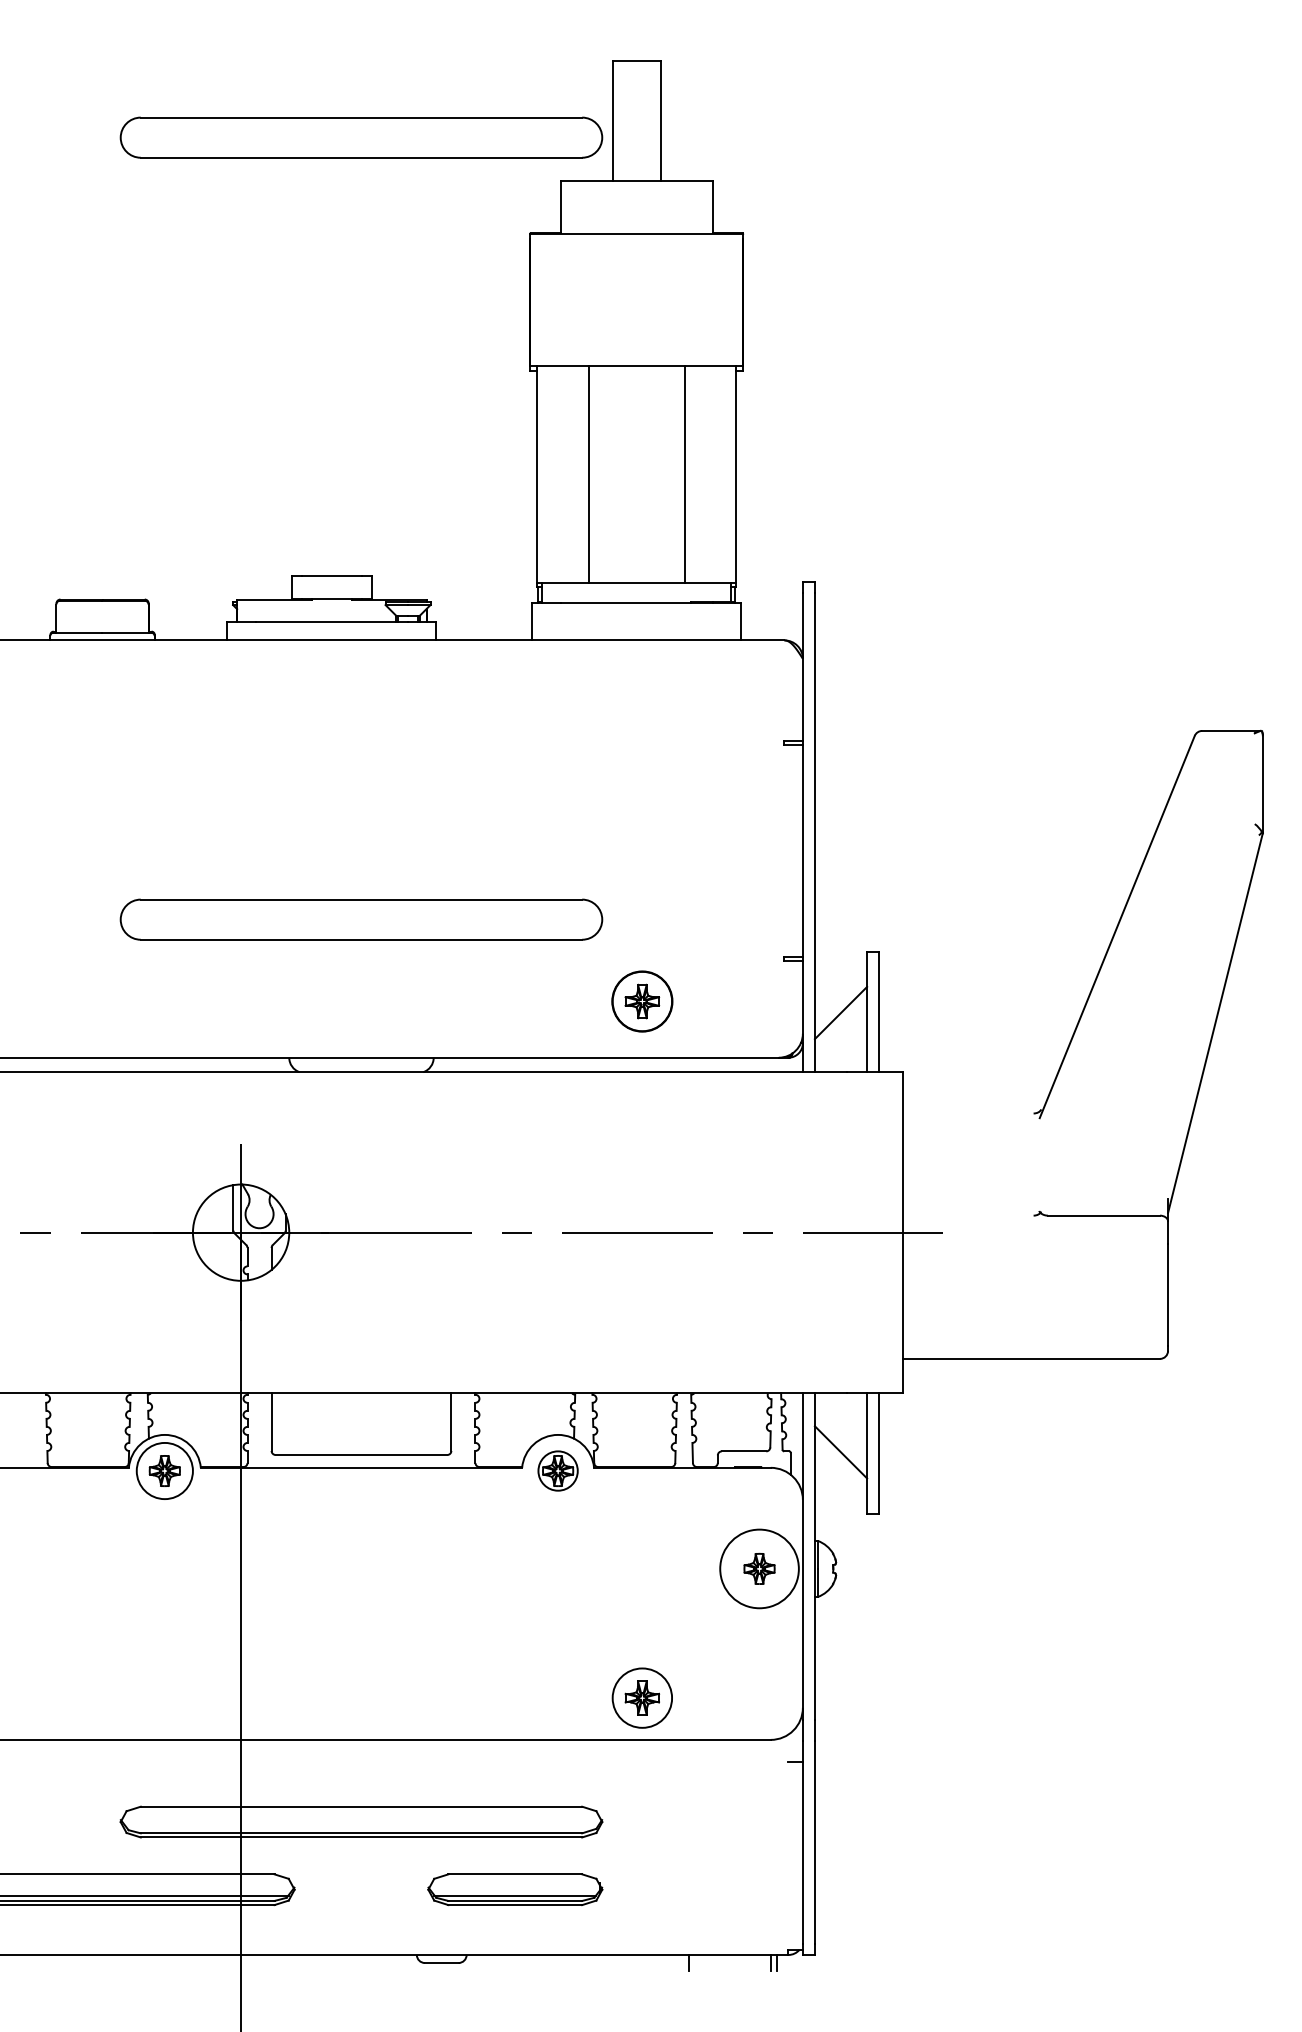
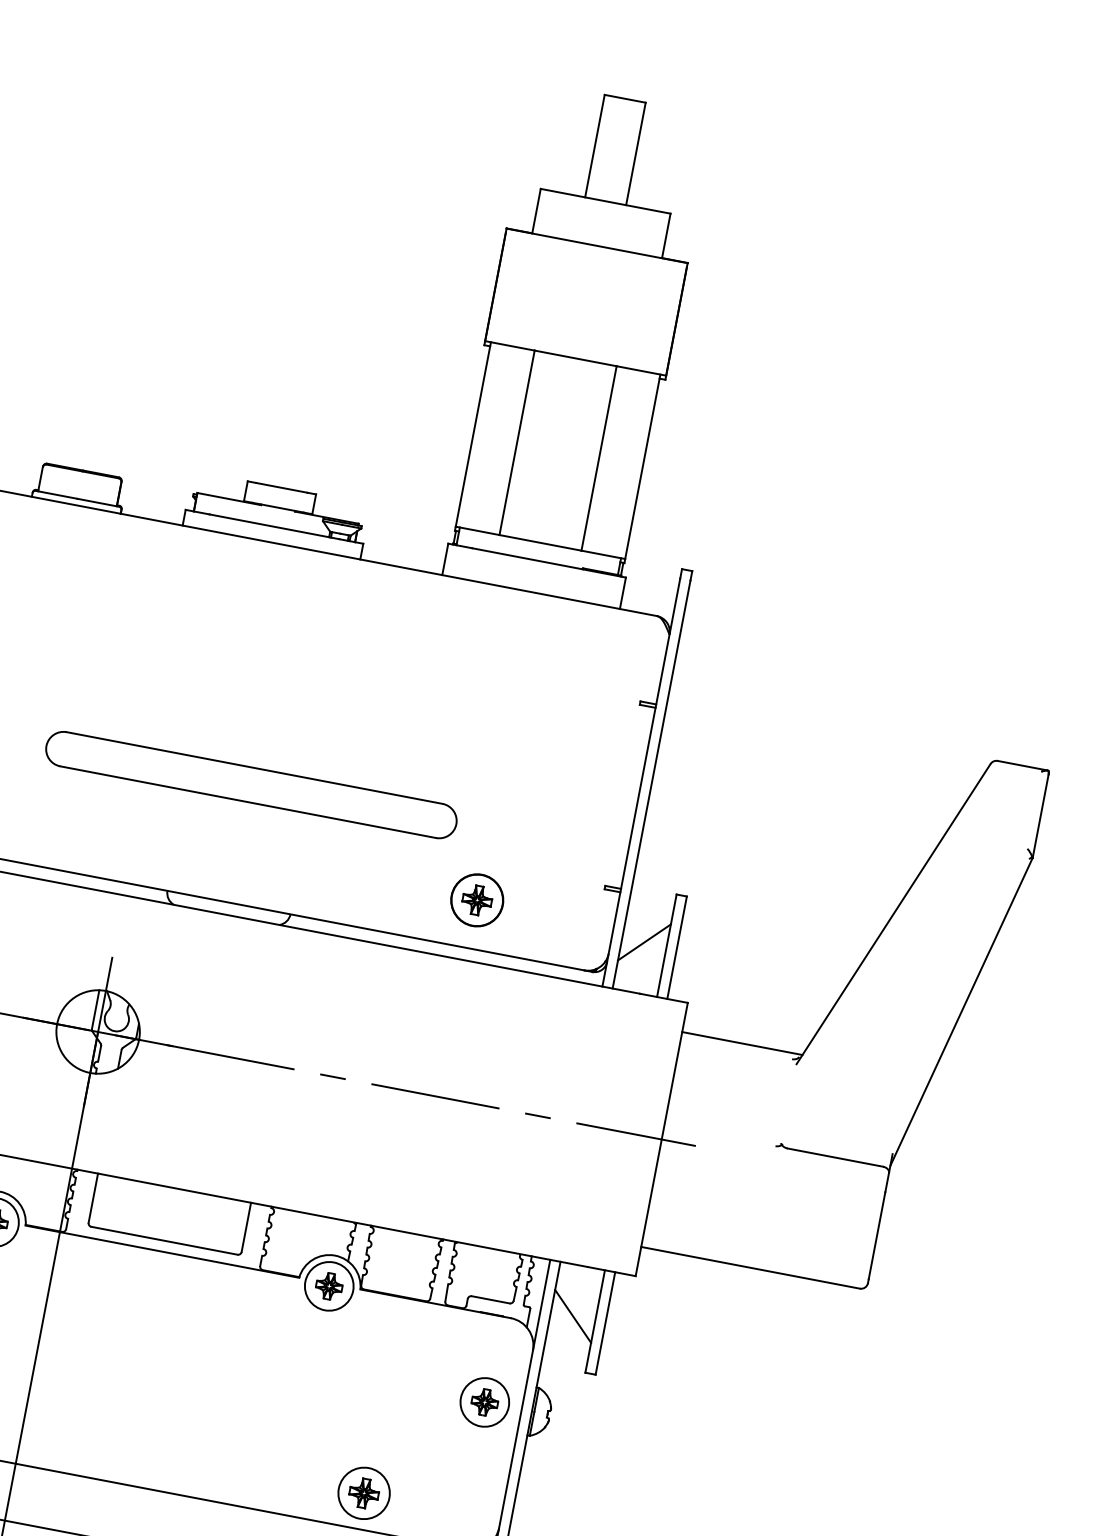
part: (361, 137) -> (378, 119), removed
line: (973, 1106) -> (742, 1043), added
circle: (558, 1470) -> (329, 1285), size x1.43
circle: (759, 1568) -> (484, 1402), size x0.71

